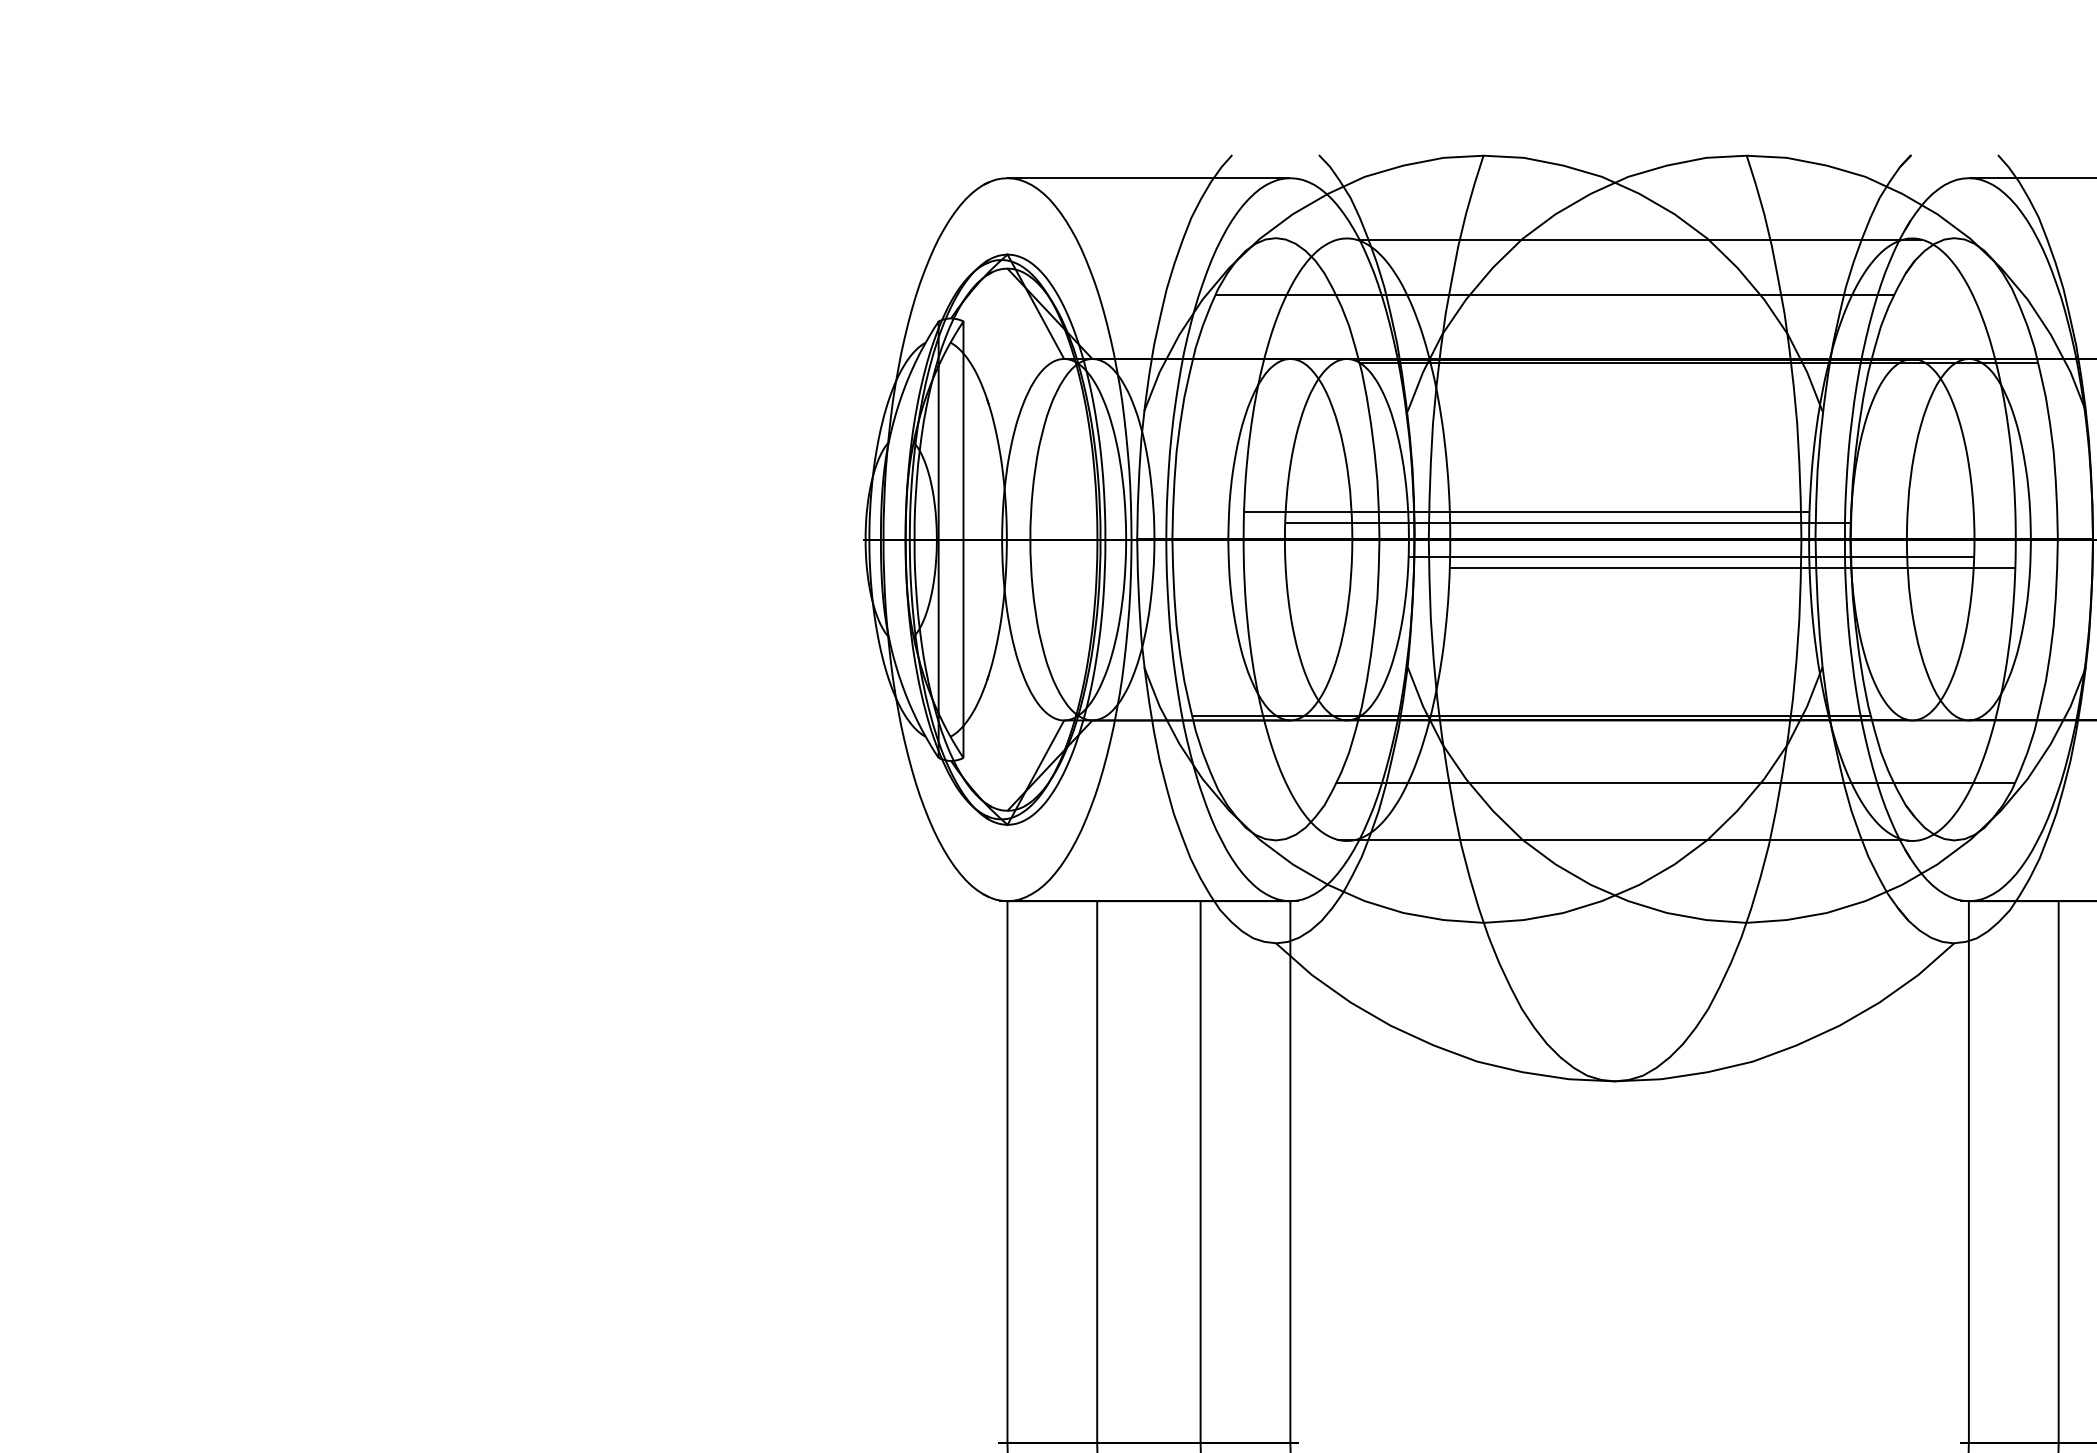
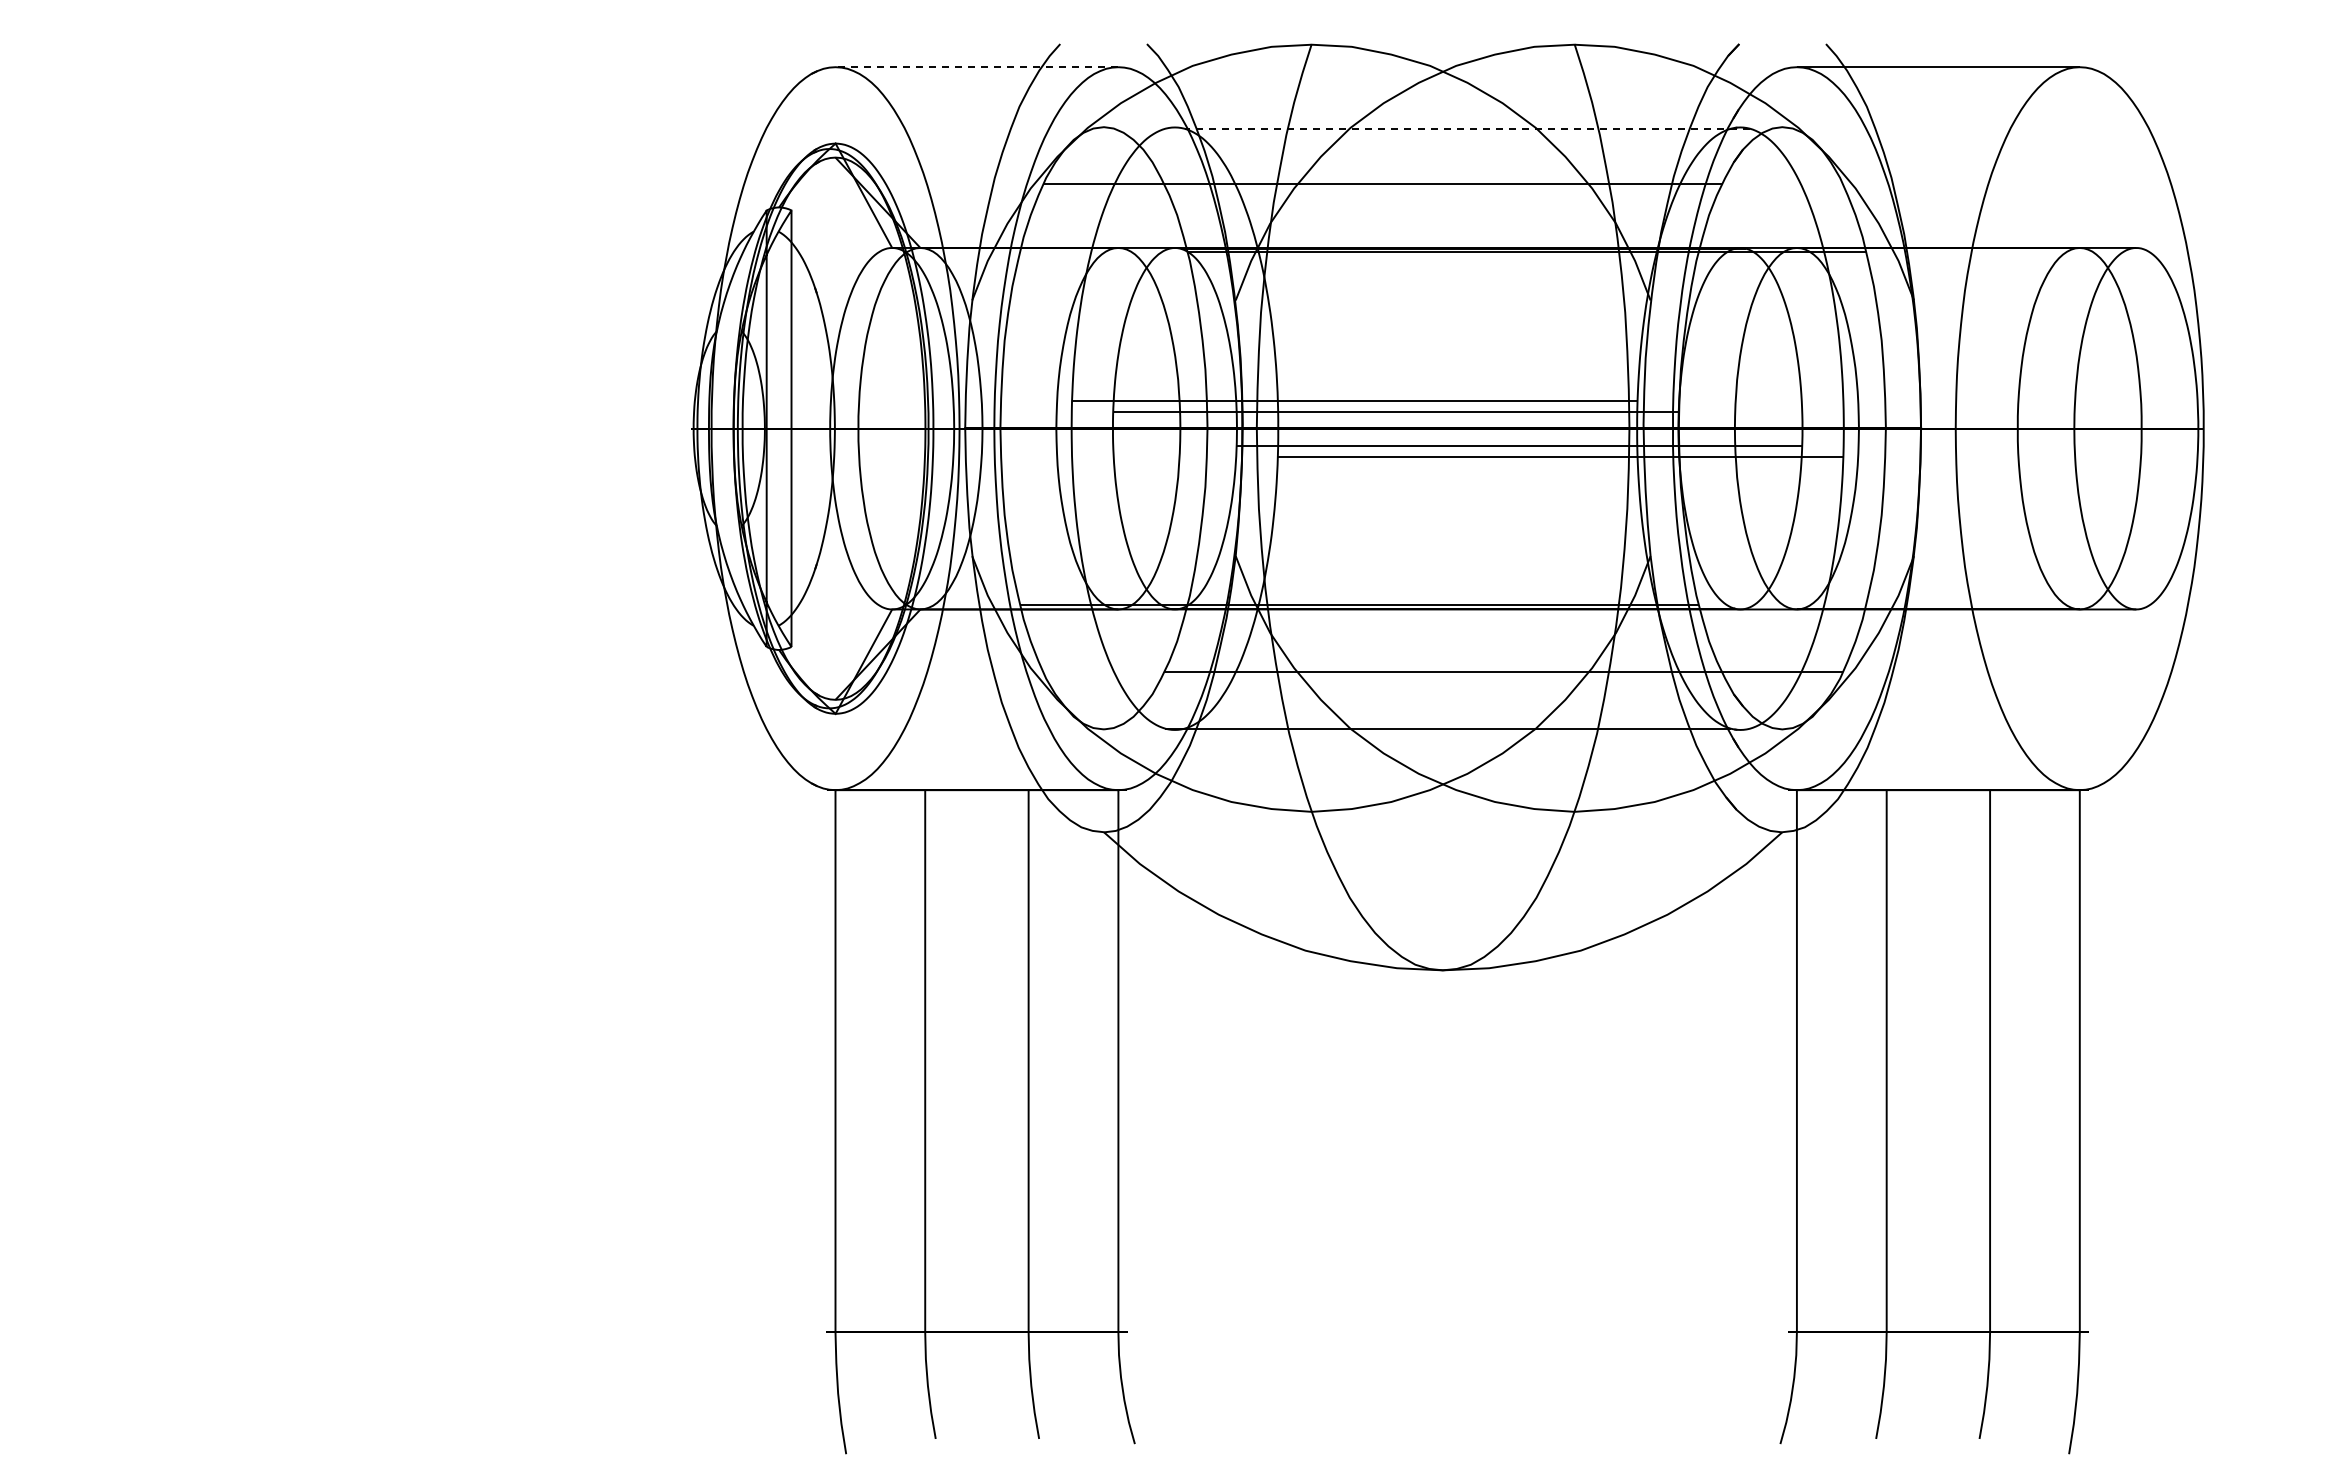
line: (1148, 178) -> (976, 67), solid -> dashed
line: (1639, 239) -> (1467, 128), solid -> dashed

